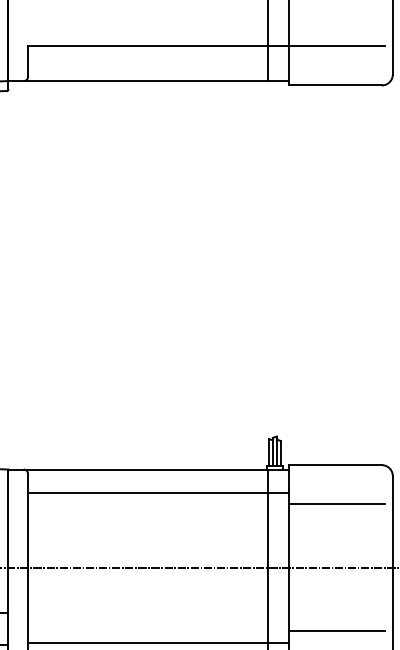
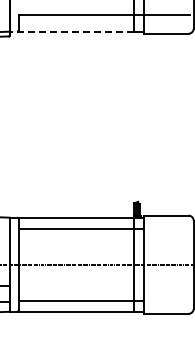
line: (137, 80) -> (71, 31), solid -> dashed
line: (338, 504) -> (167, 234), removed
line: (338, 632) -> (167, 295), removed

